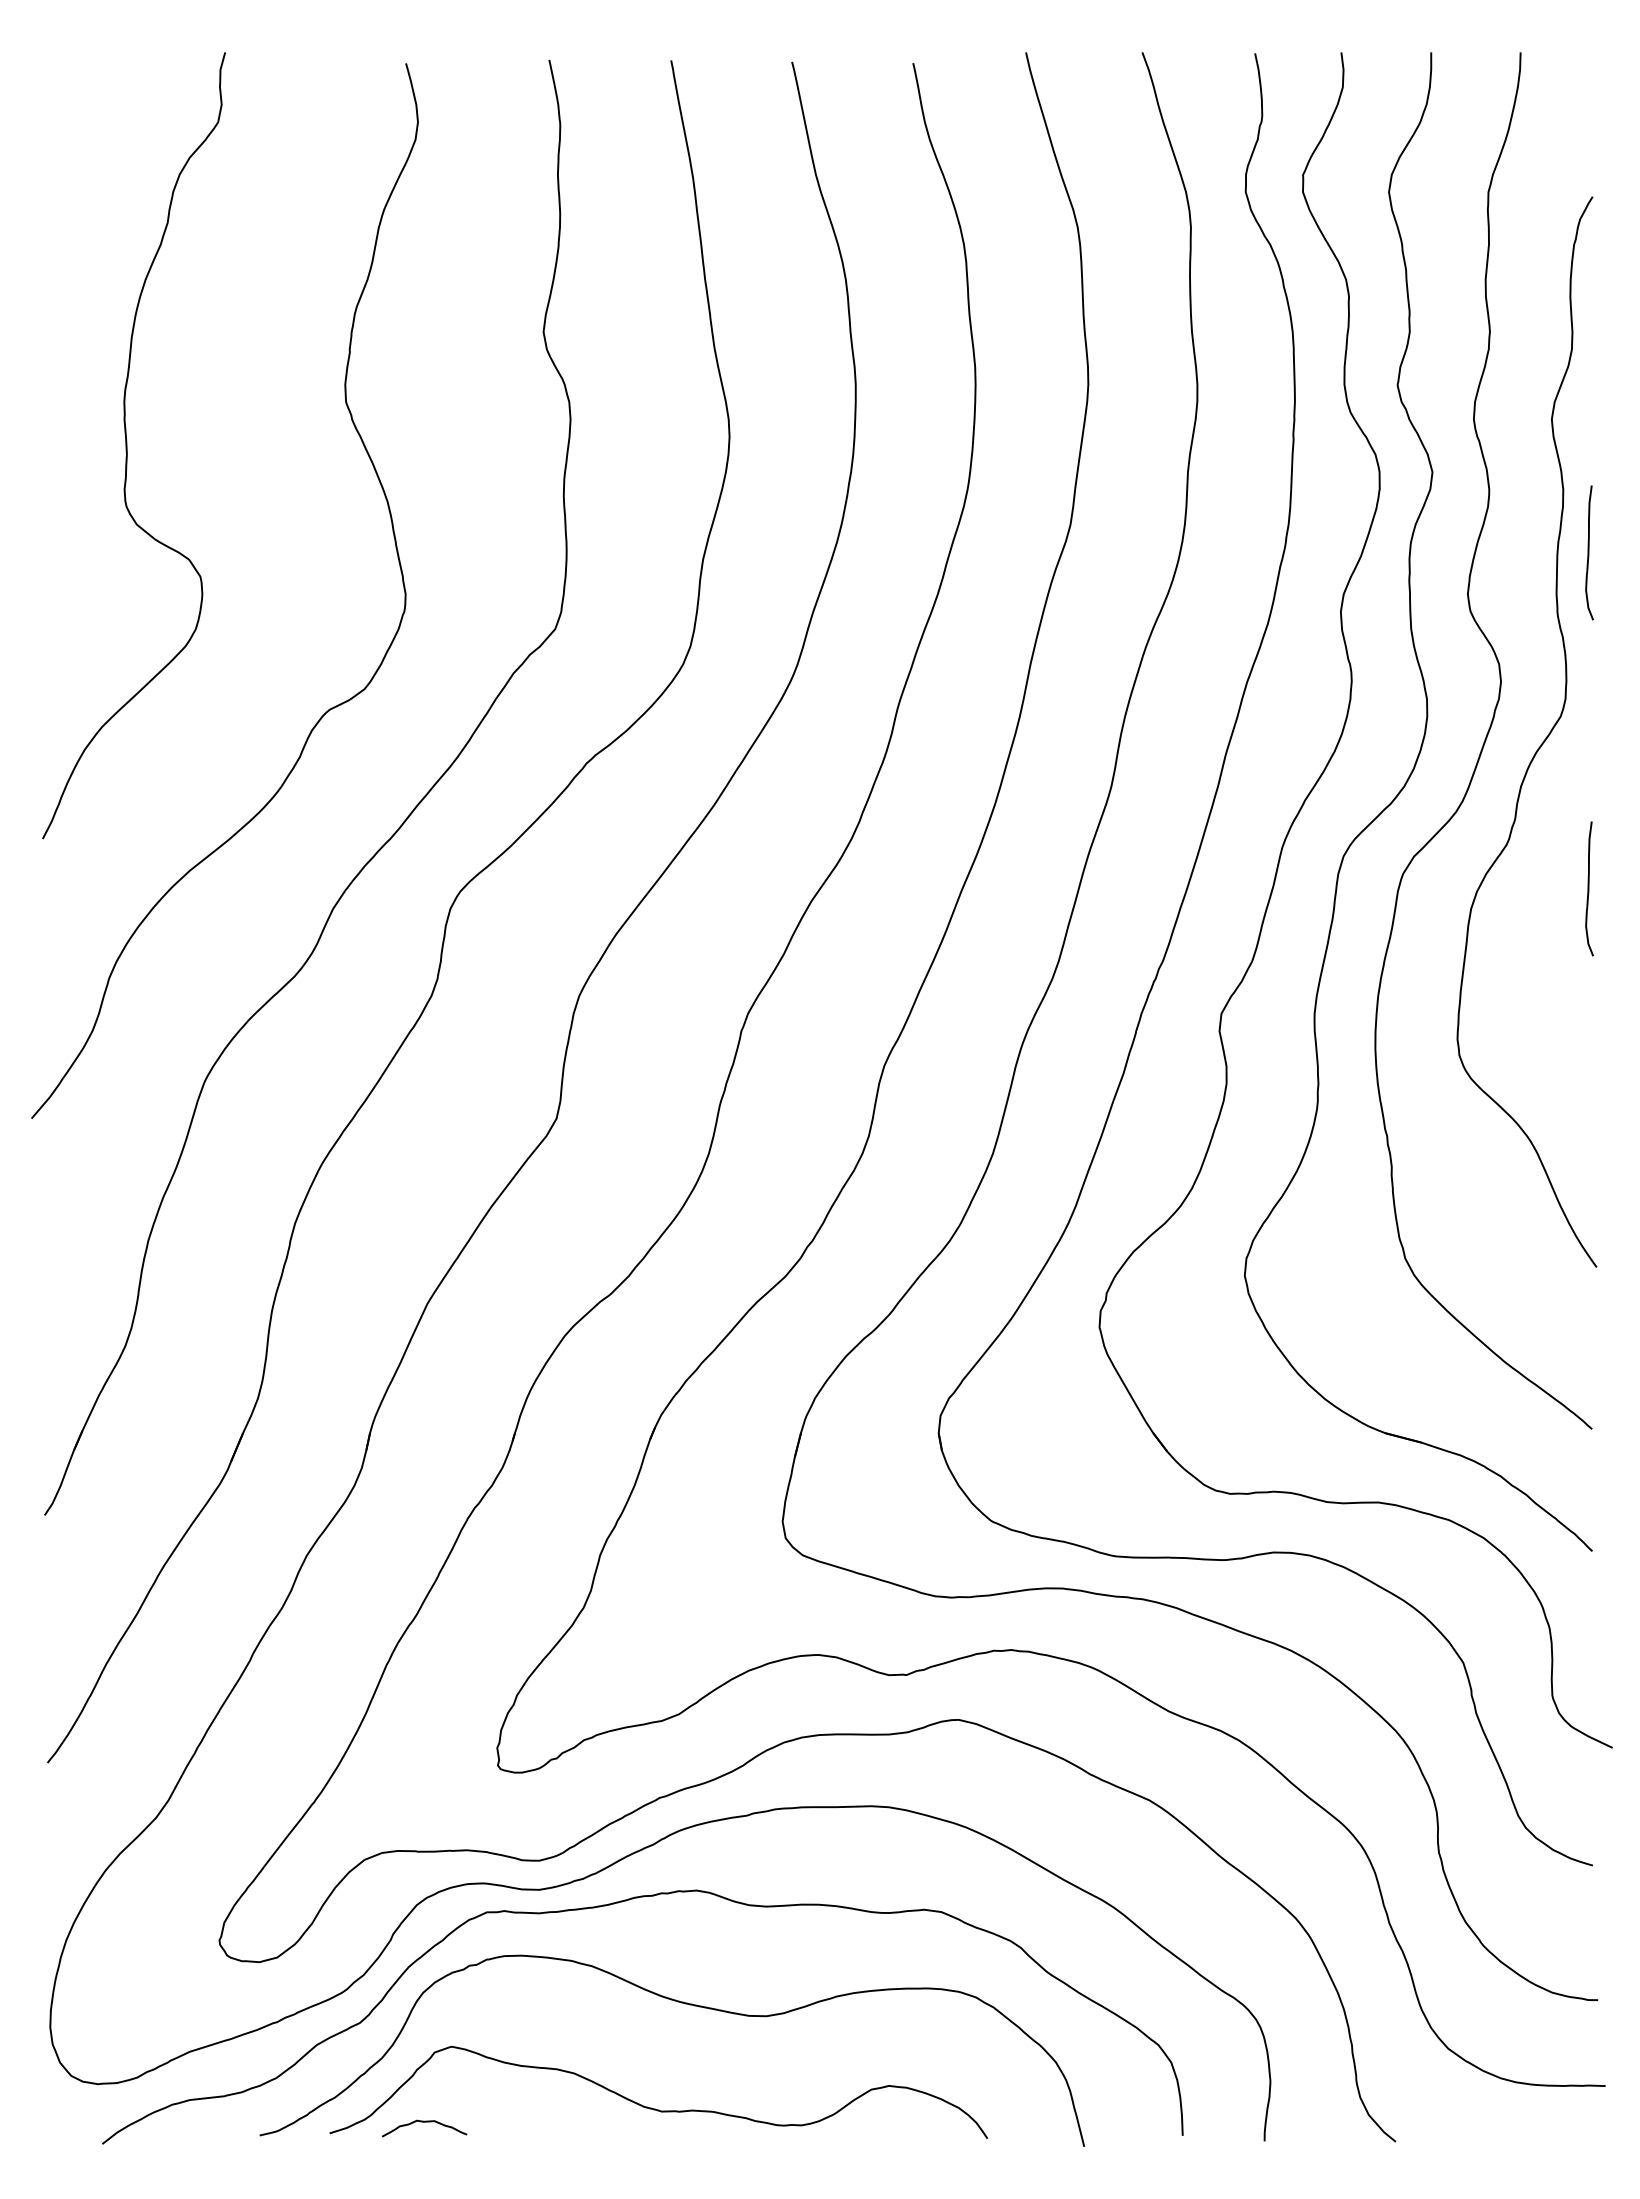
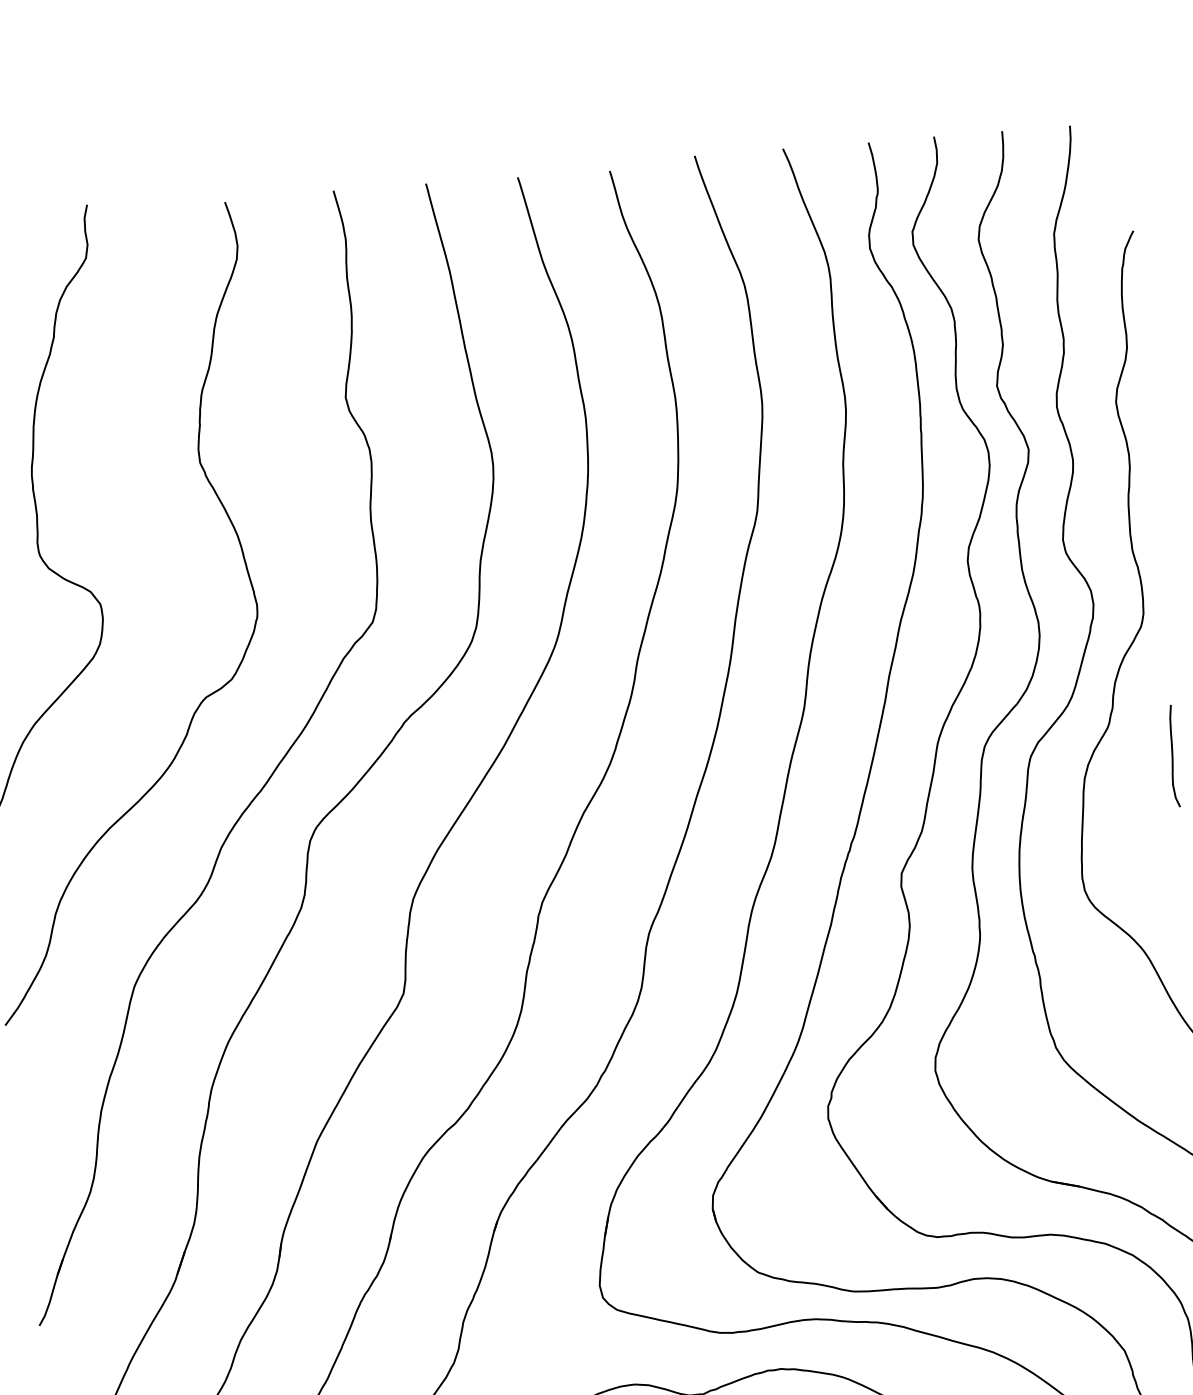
curve: (1589, 552) -> (1152, 500), removed

